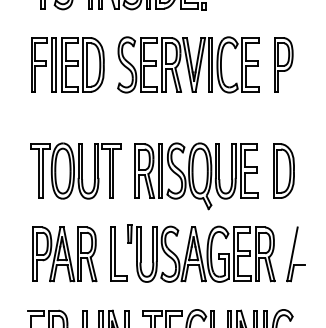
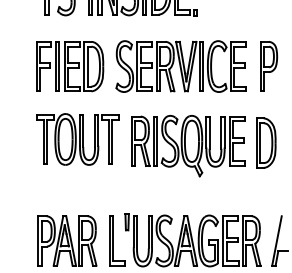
part: (75, 170) -> (77, 138), moved
part: (283, 170) -> (265, 142), moved
part: (196, 176) -> (188, 146), moved

